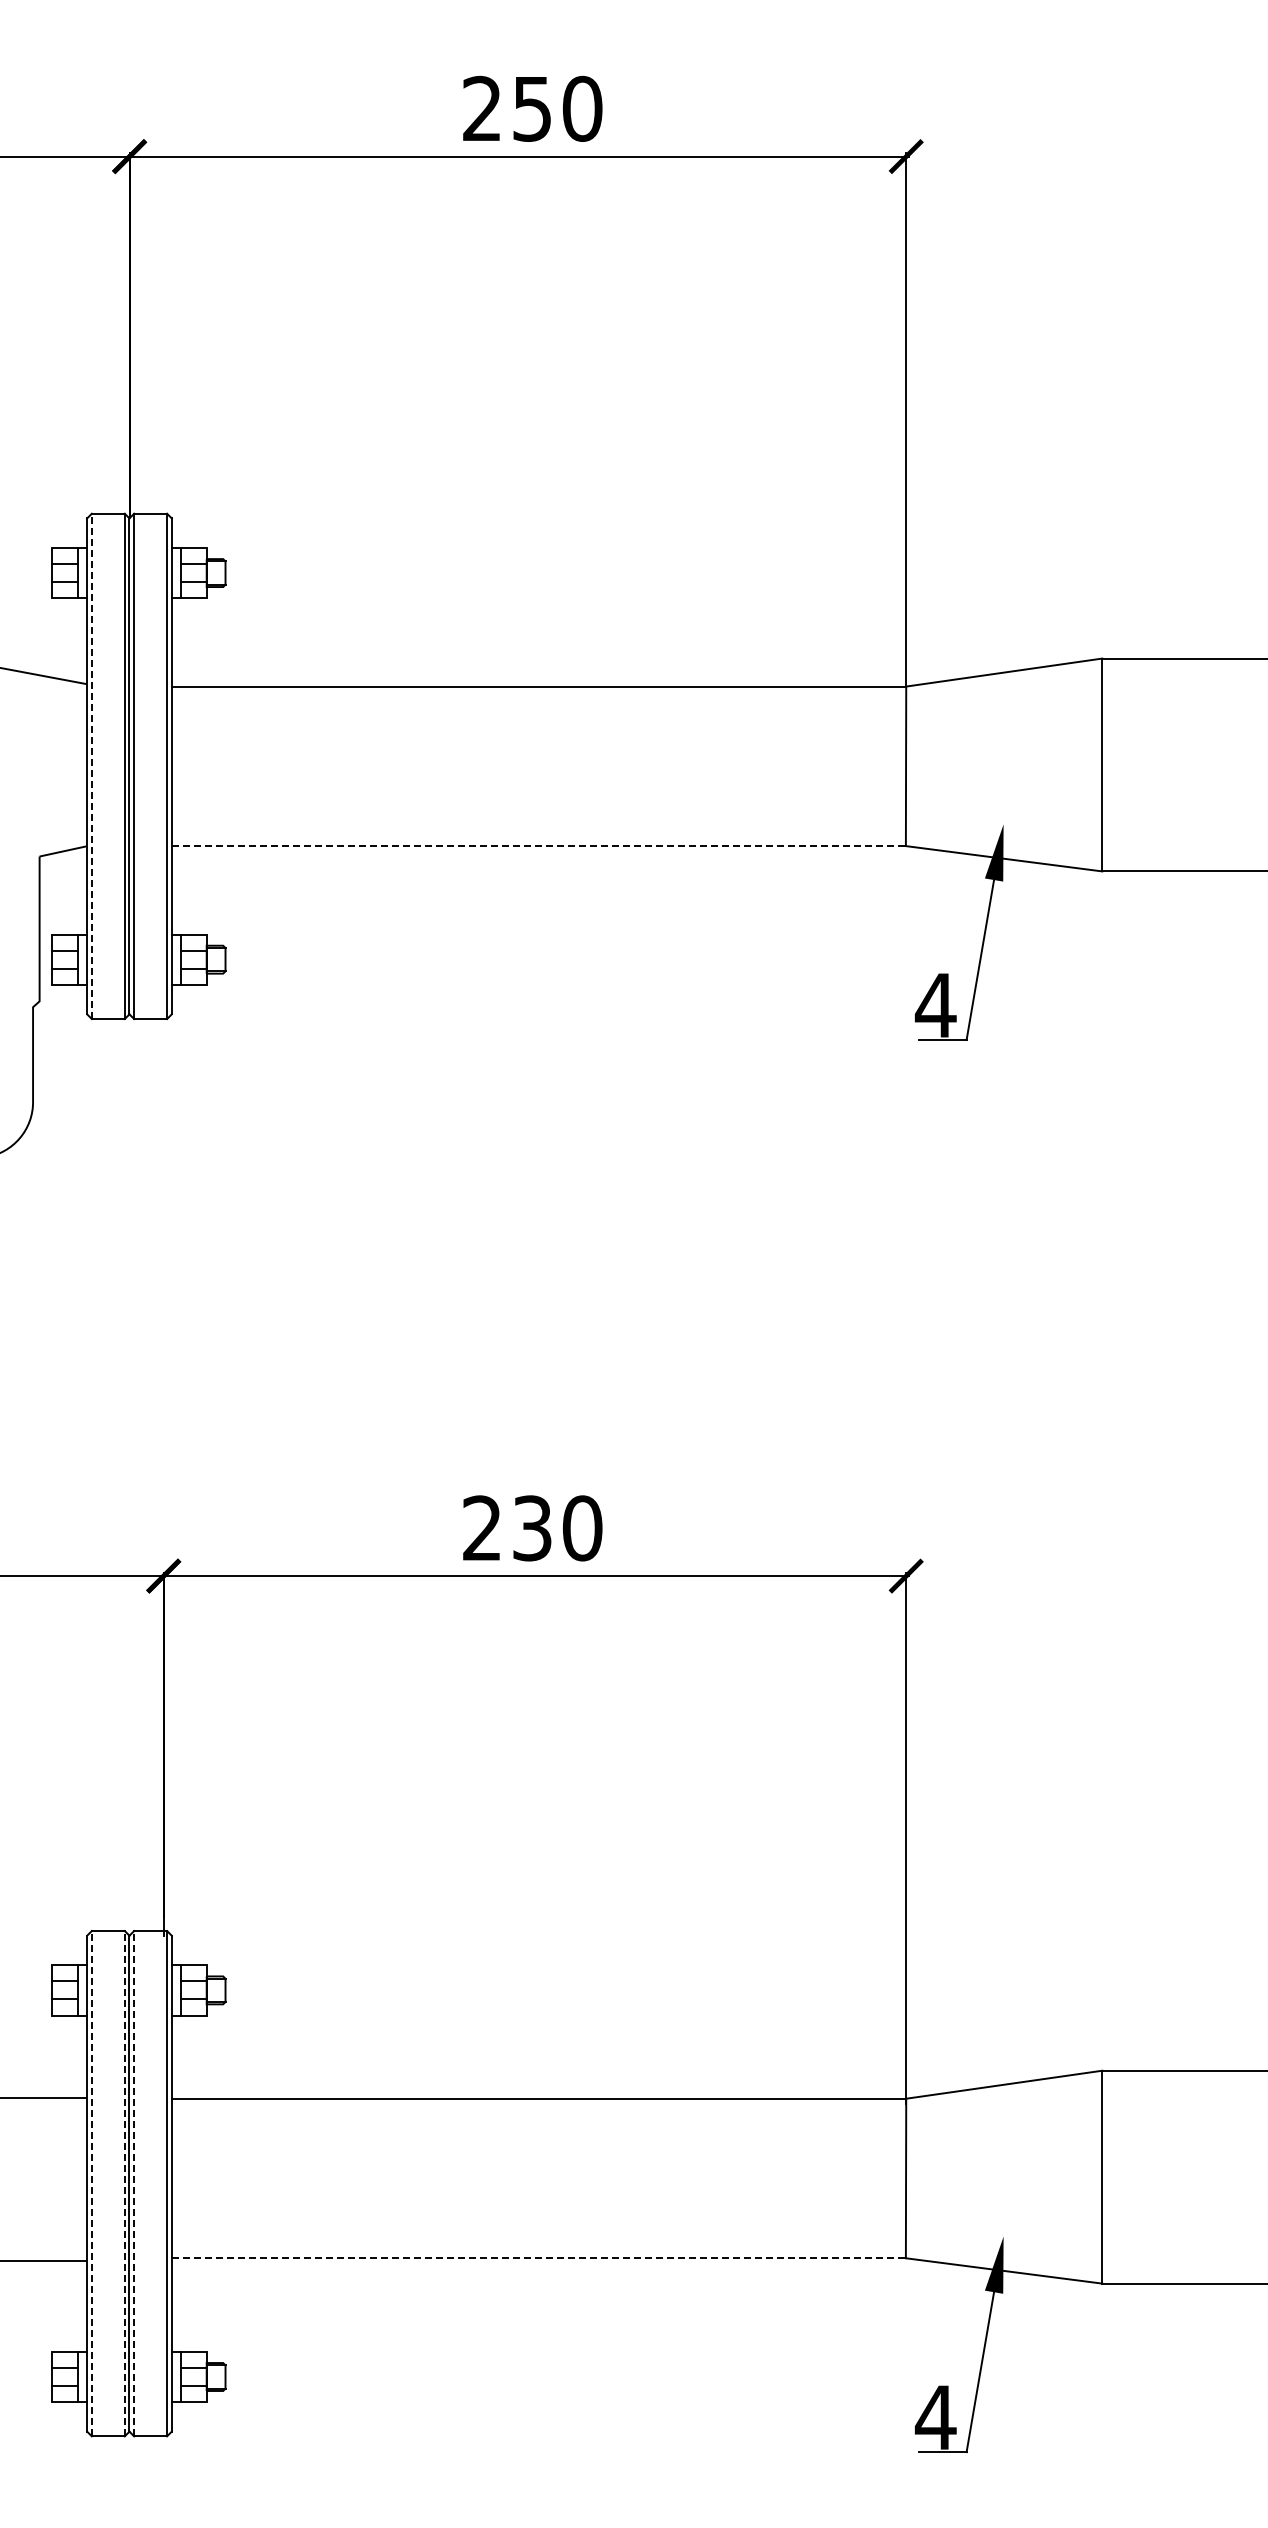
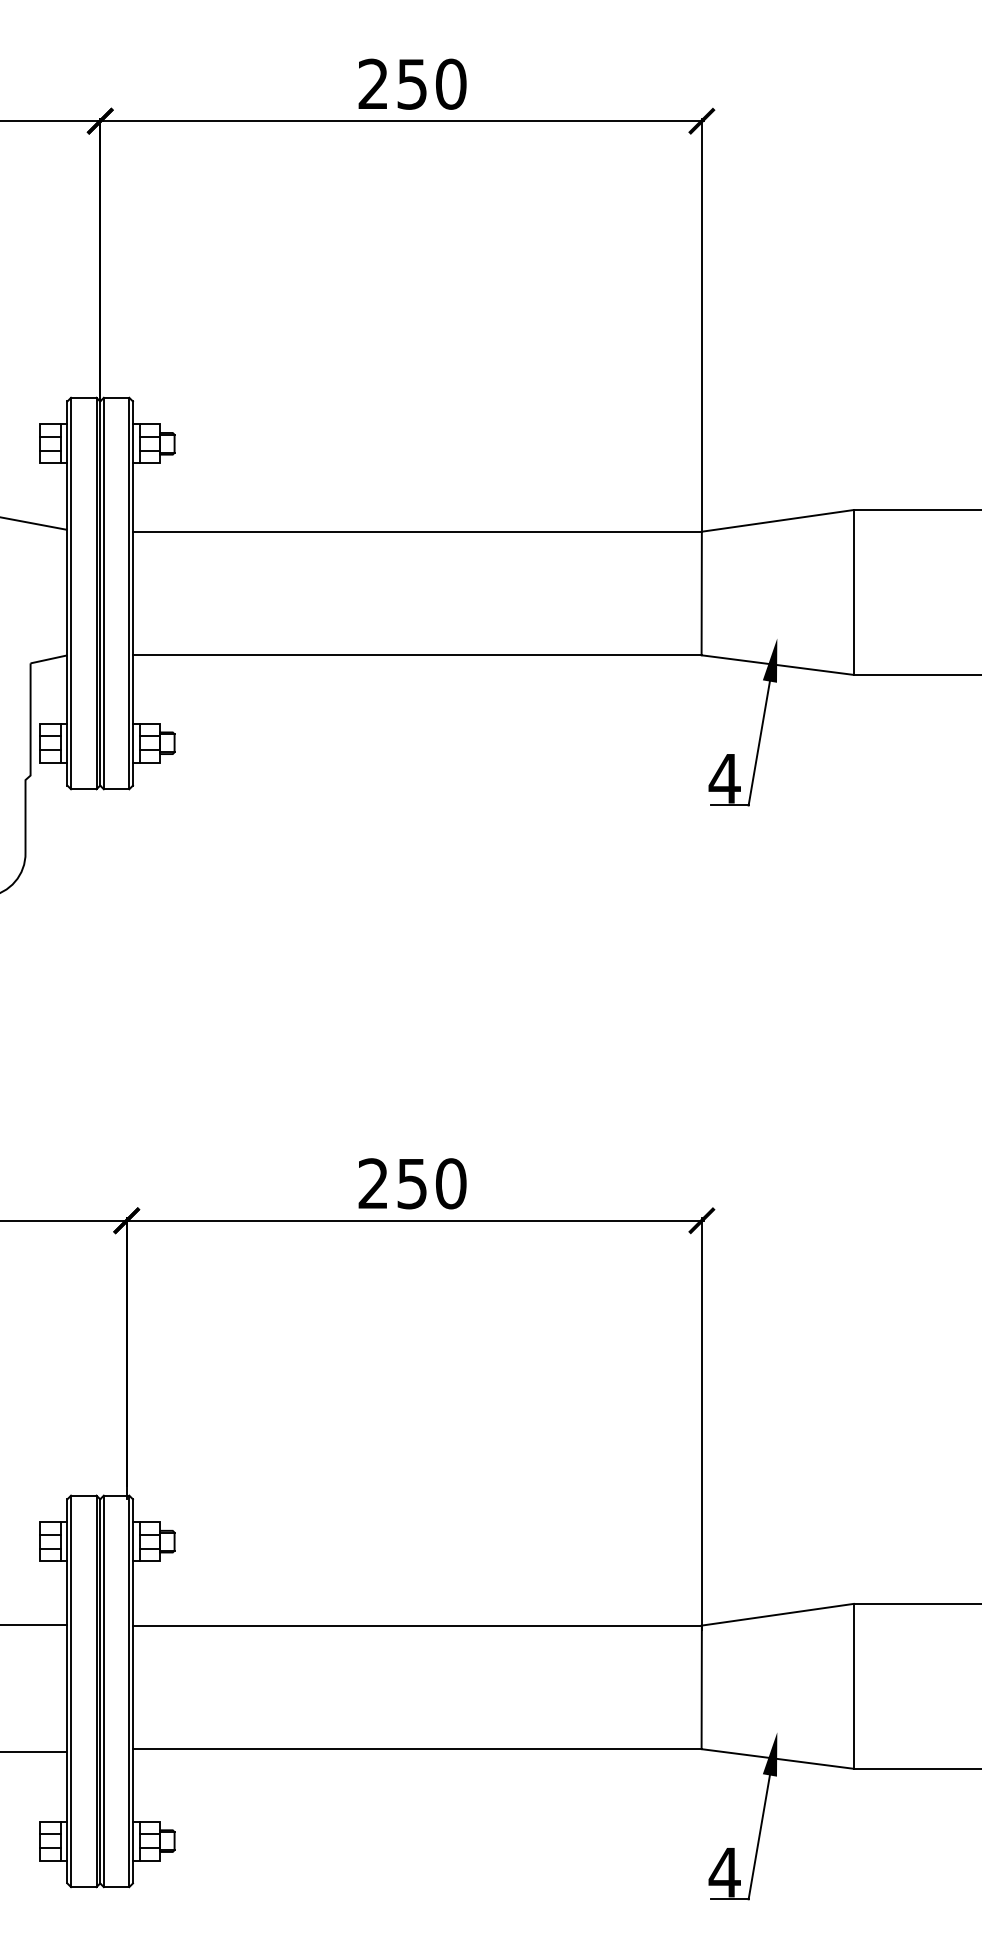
line: (91, 766) -> (70, 593), dashed -> solid
line: (540, 846) -> (418, 655), dashed -> solid
text: (532, 1527) -> (412, 1183), 230 -> 250
line: (91, 2183) -> (70, 1691), dashed -> solid
line: (124, 2183) -> (96, 1691), dashed -> solid
line: (134, 2183) -> (104, 1691), dashed -> solid
line: (539, 2258) -> (417, 1749), dashed -> solid

